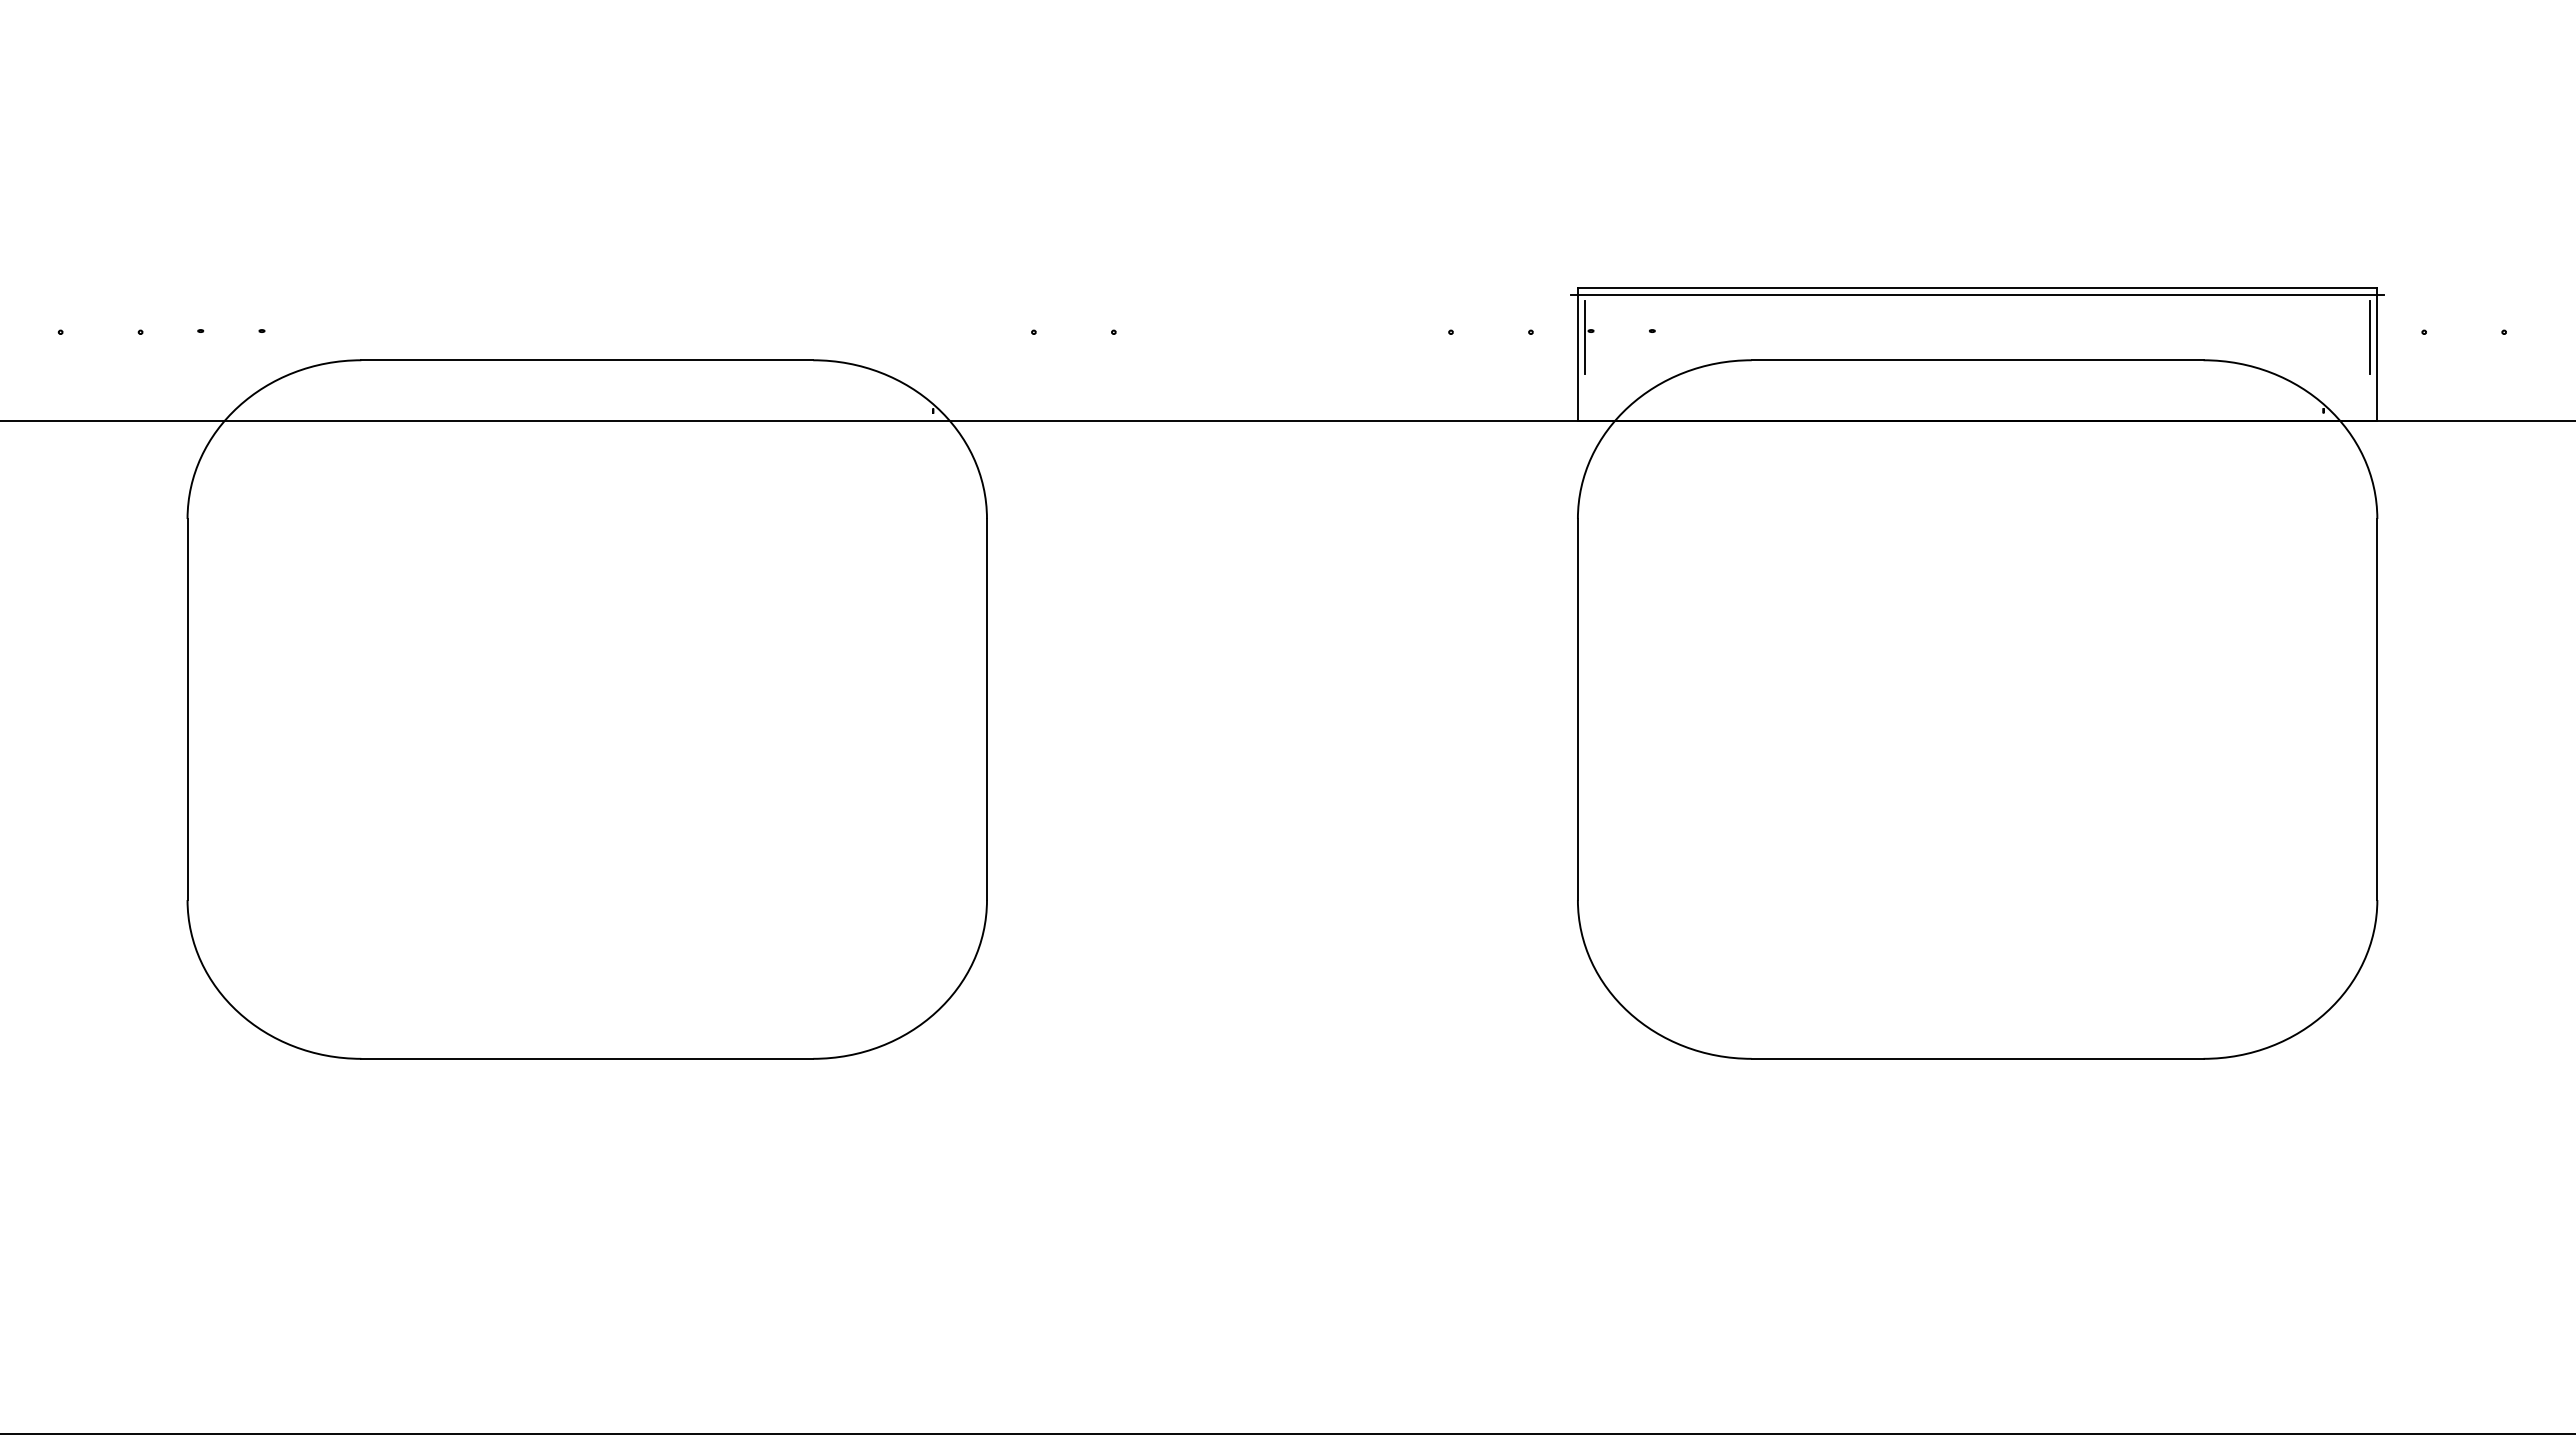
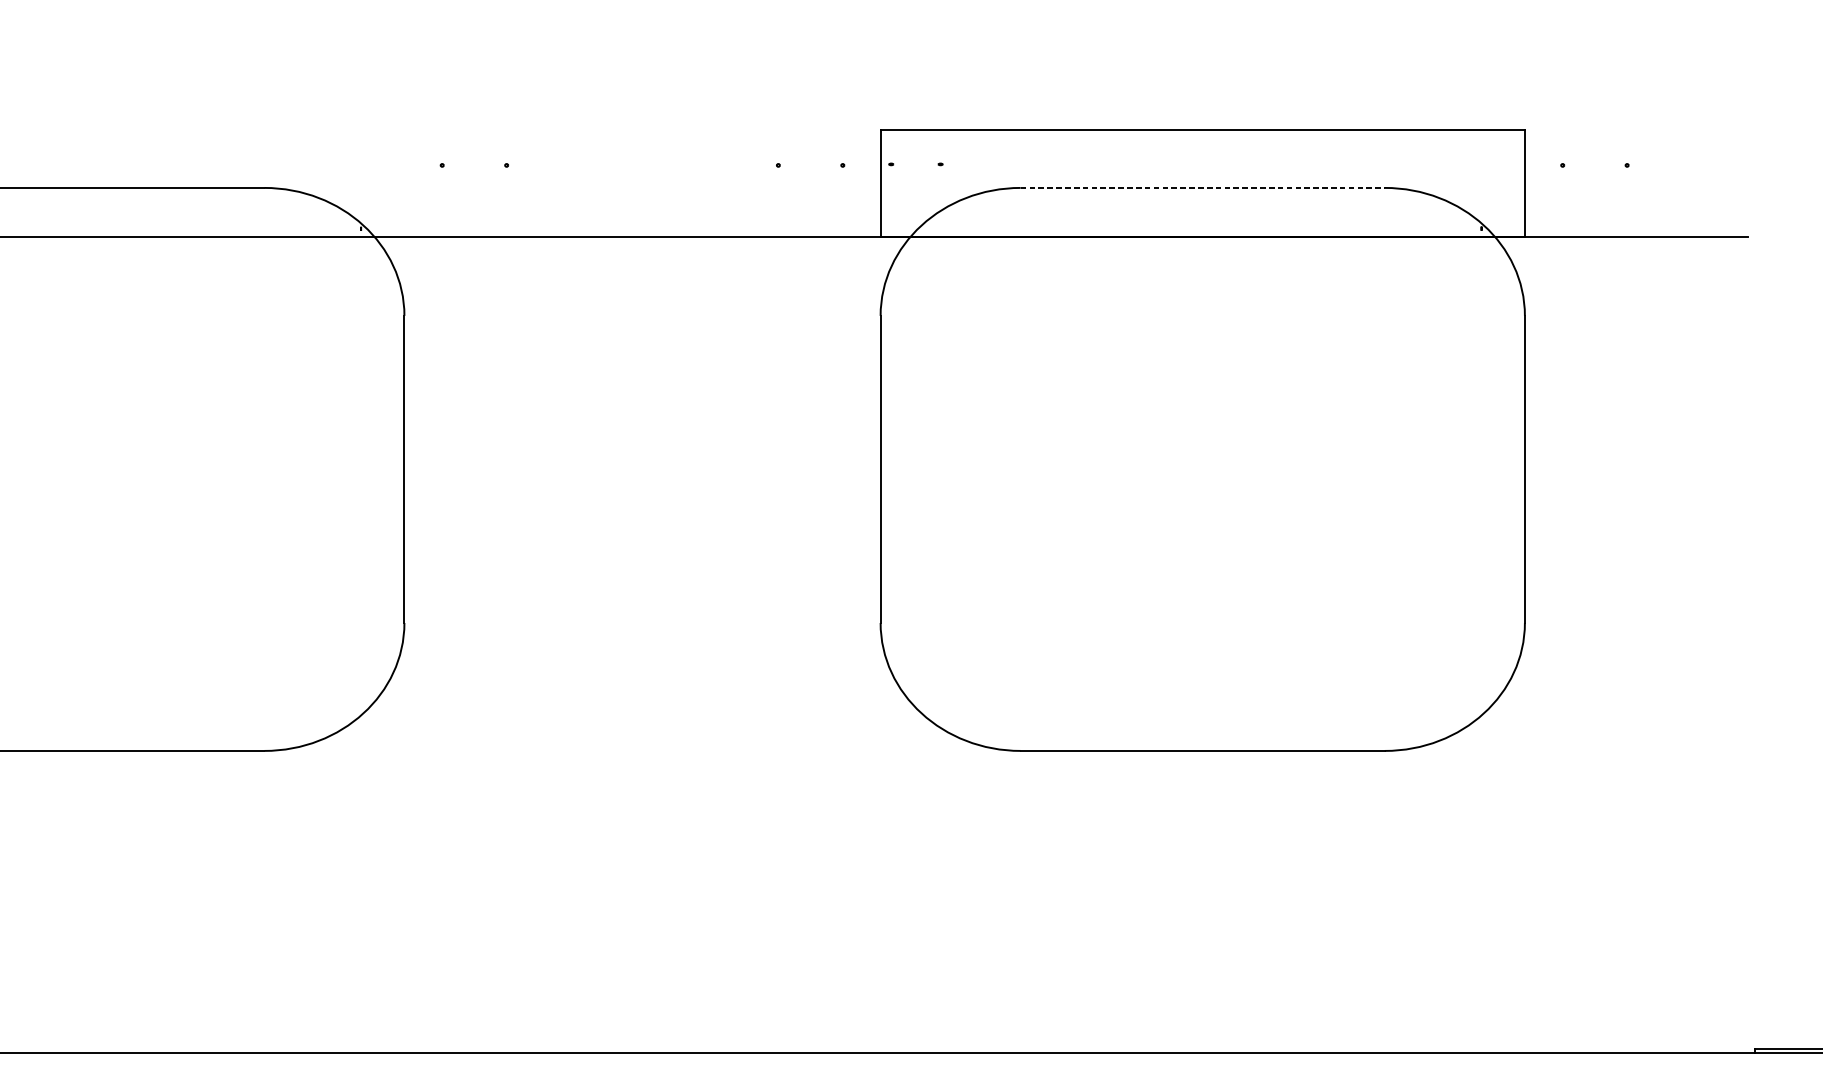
line: (1977, 294) -> (1202, 134), removed
line: (1584, 336) -> (885, 168), removed
line: (2370, 336) -> (1519, 168), removed
line: (1977, 360) -> (1202, 188), solid -> dashed

